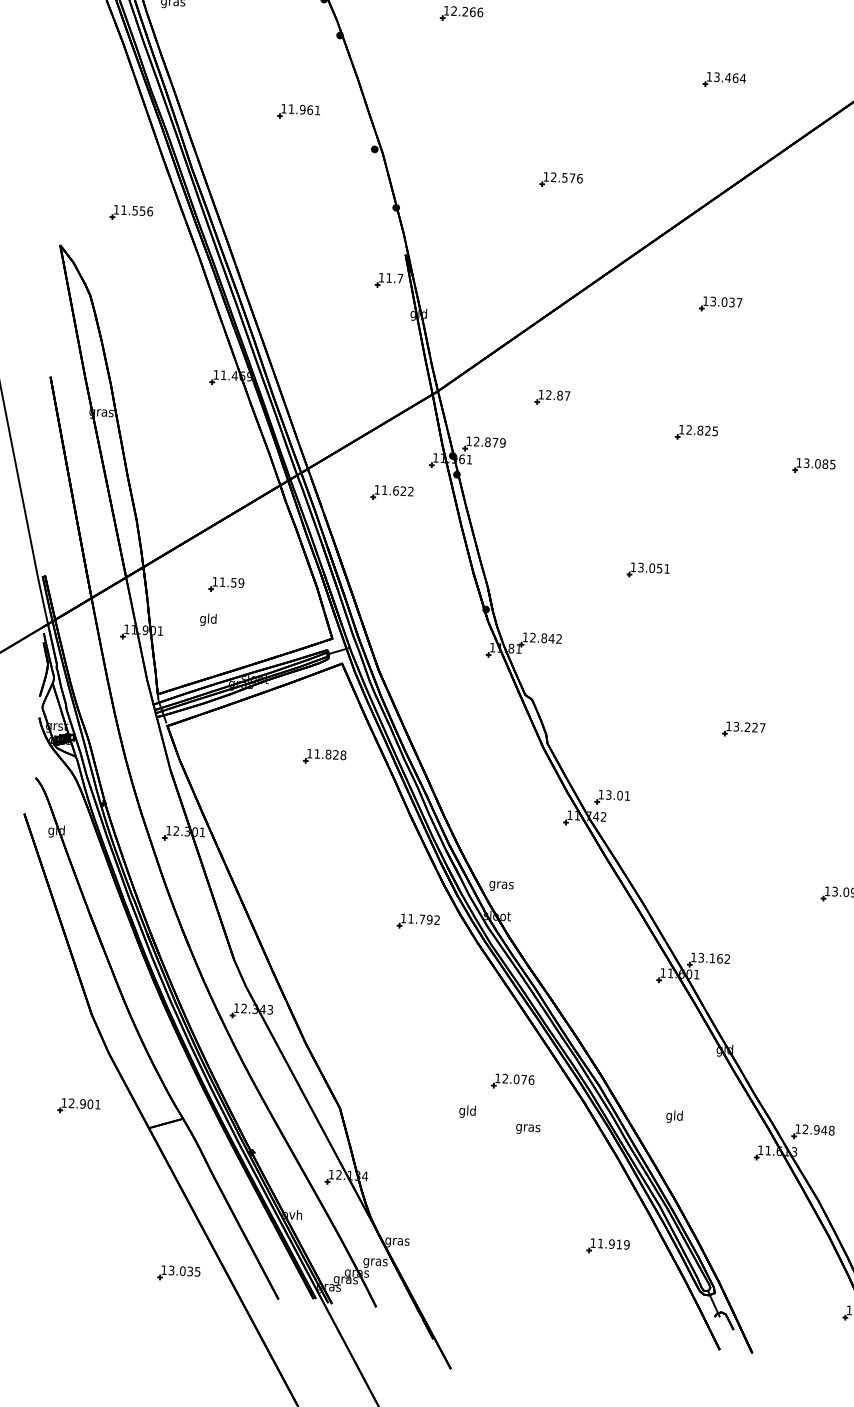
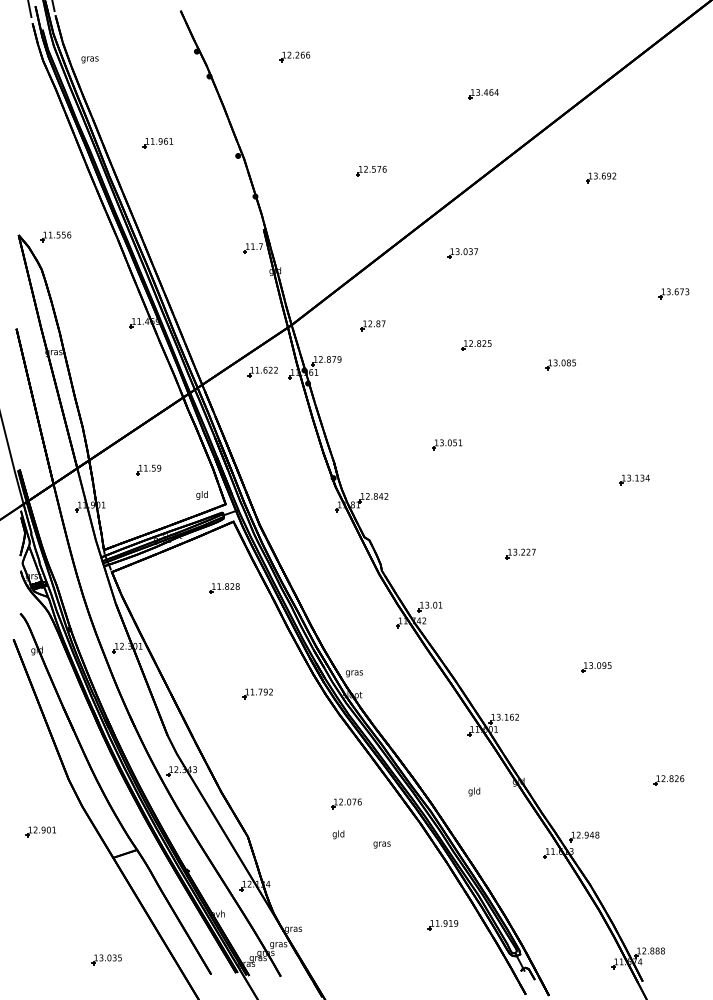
part: (298, 112) -> (157, 143), moved
part: (130, 212) -> (55, 236), moved
part: (720, 304) -> (462, 253), moved
part: (391, 492) -> (262, 371), moved
text: (207, 619) -> (201, 495), moved
part: (417, 921) -> (257, 693), moved
part: (512, 1081) -> (346, 803), moved
part: (78, 1105) -> (40, 831), moved
text: (674, 1116) -> (474, 791), moved
part: (178, 1273) -> (106, 959), moved

